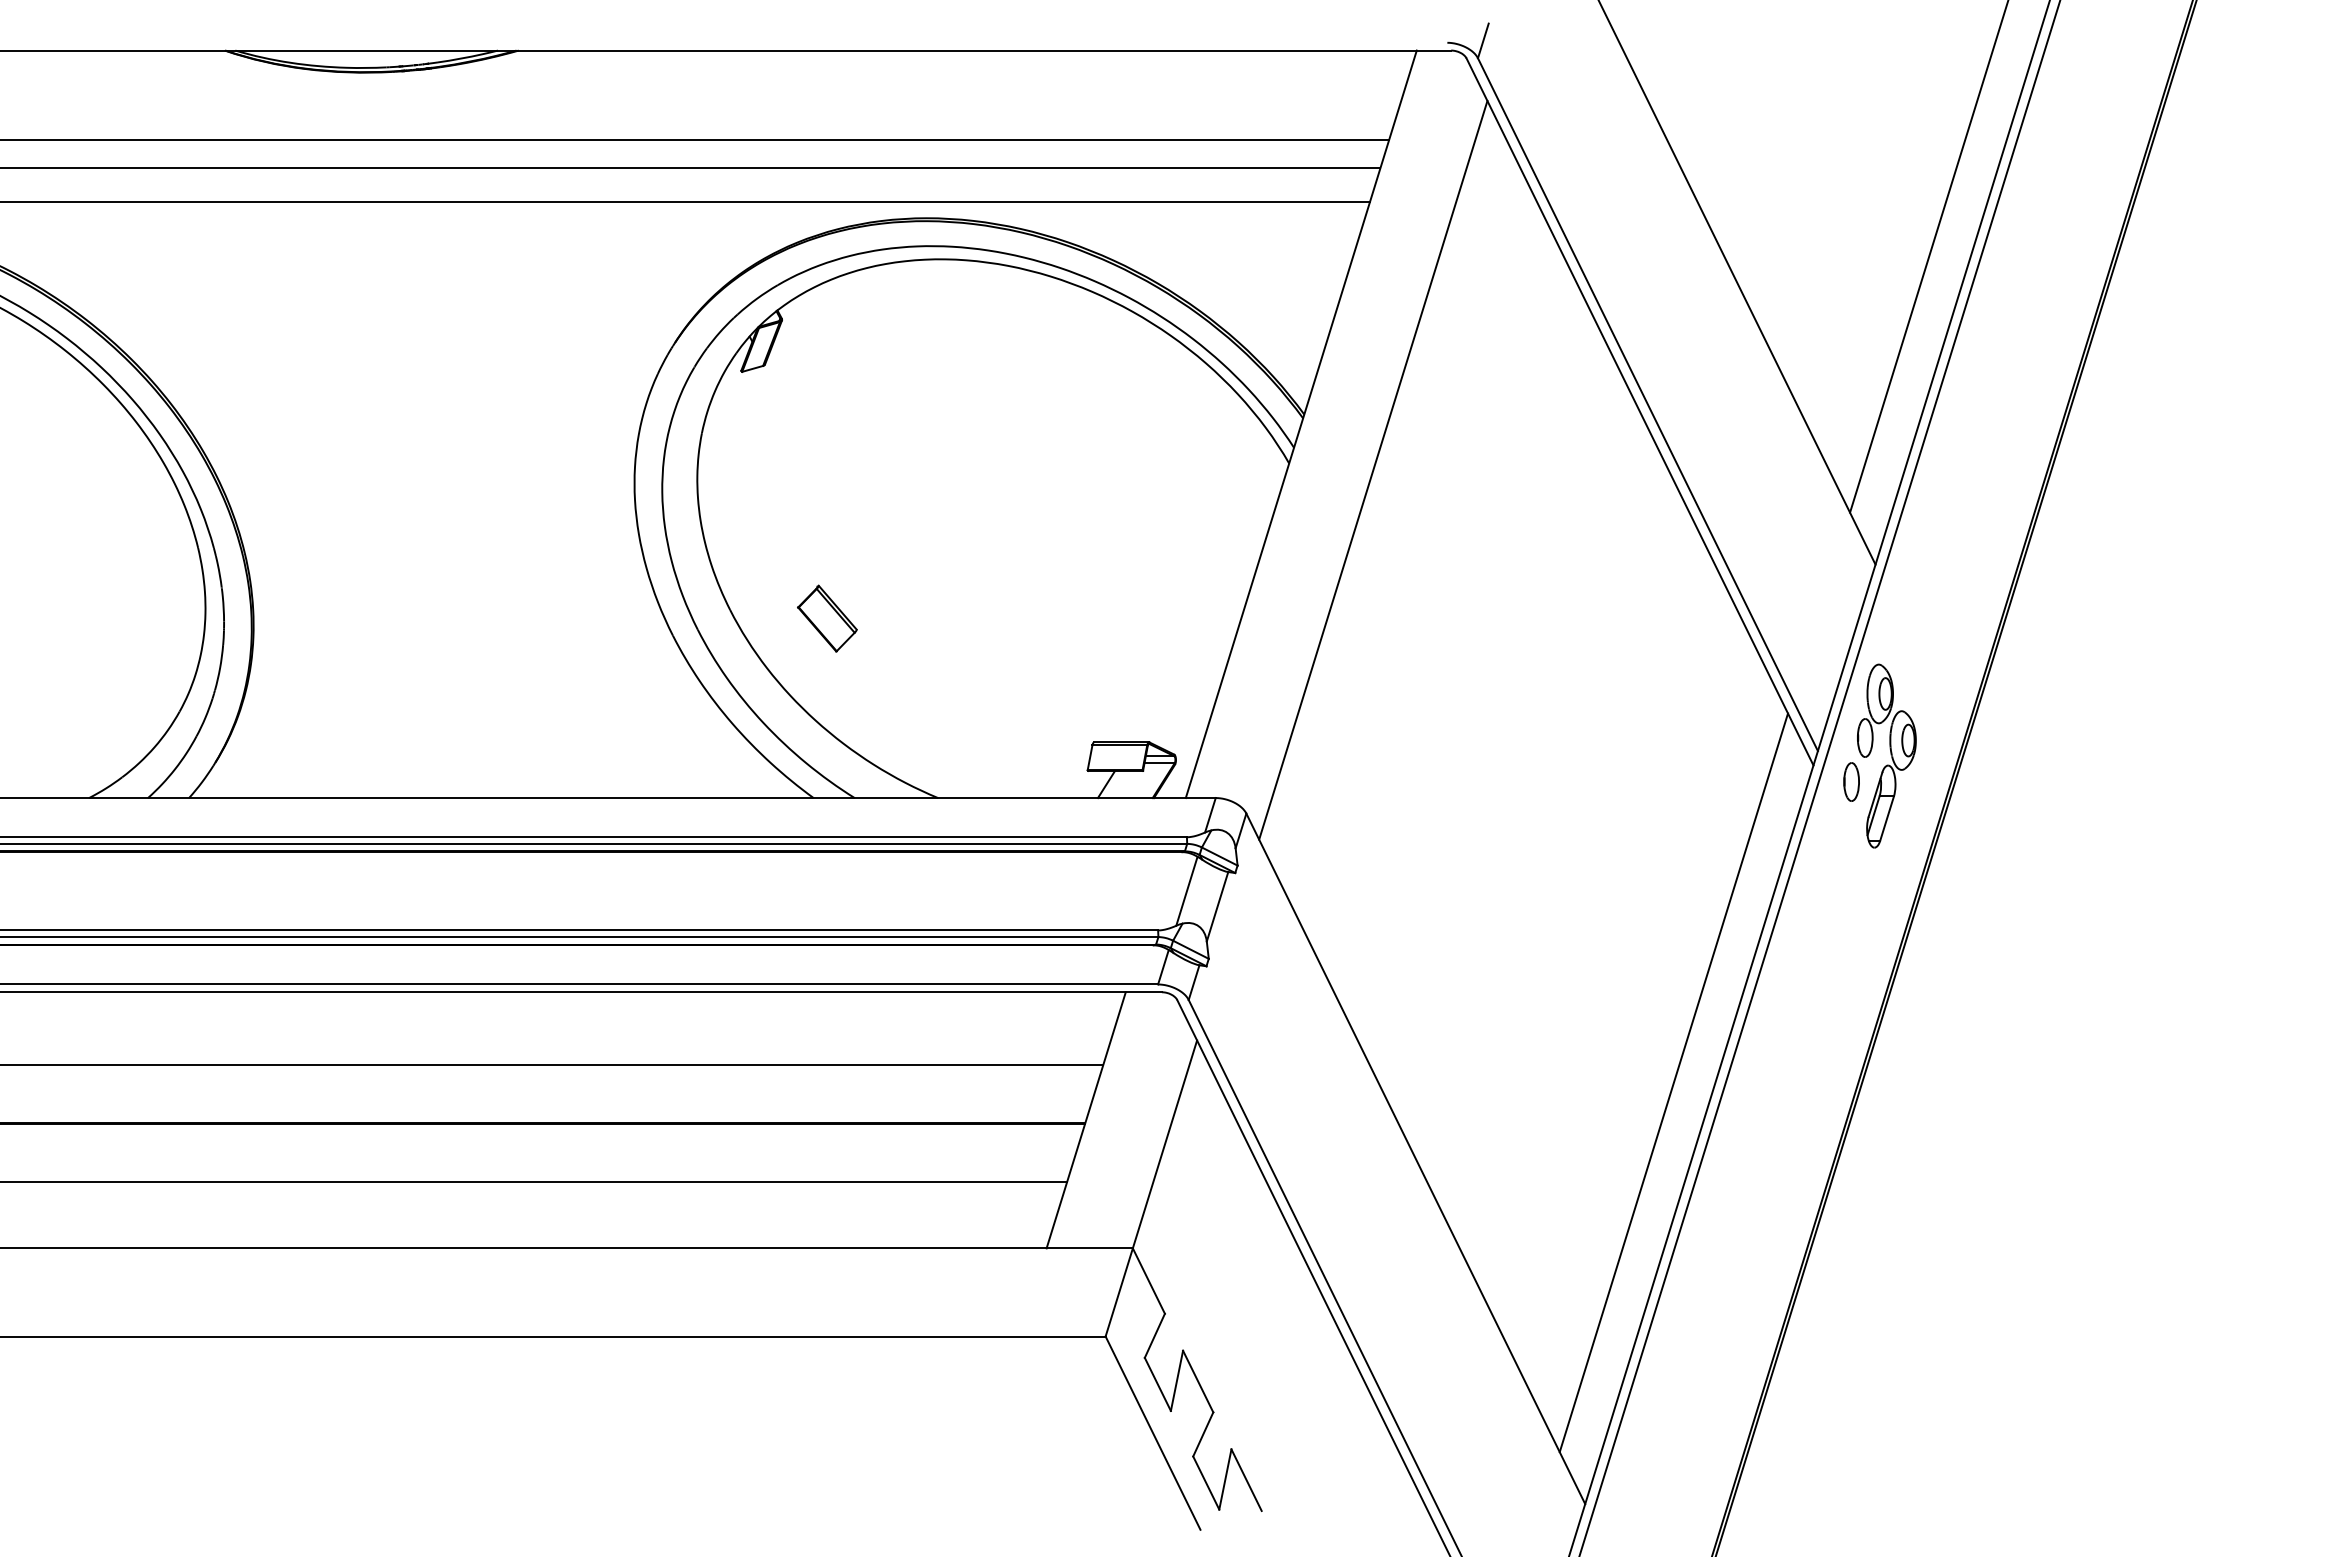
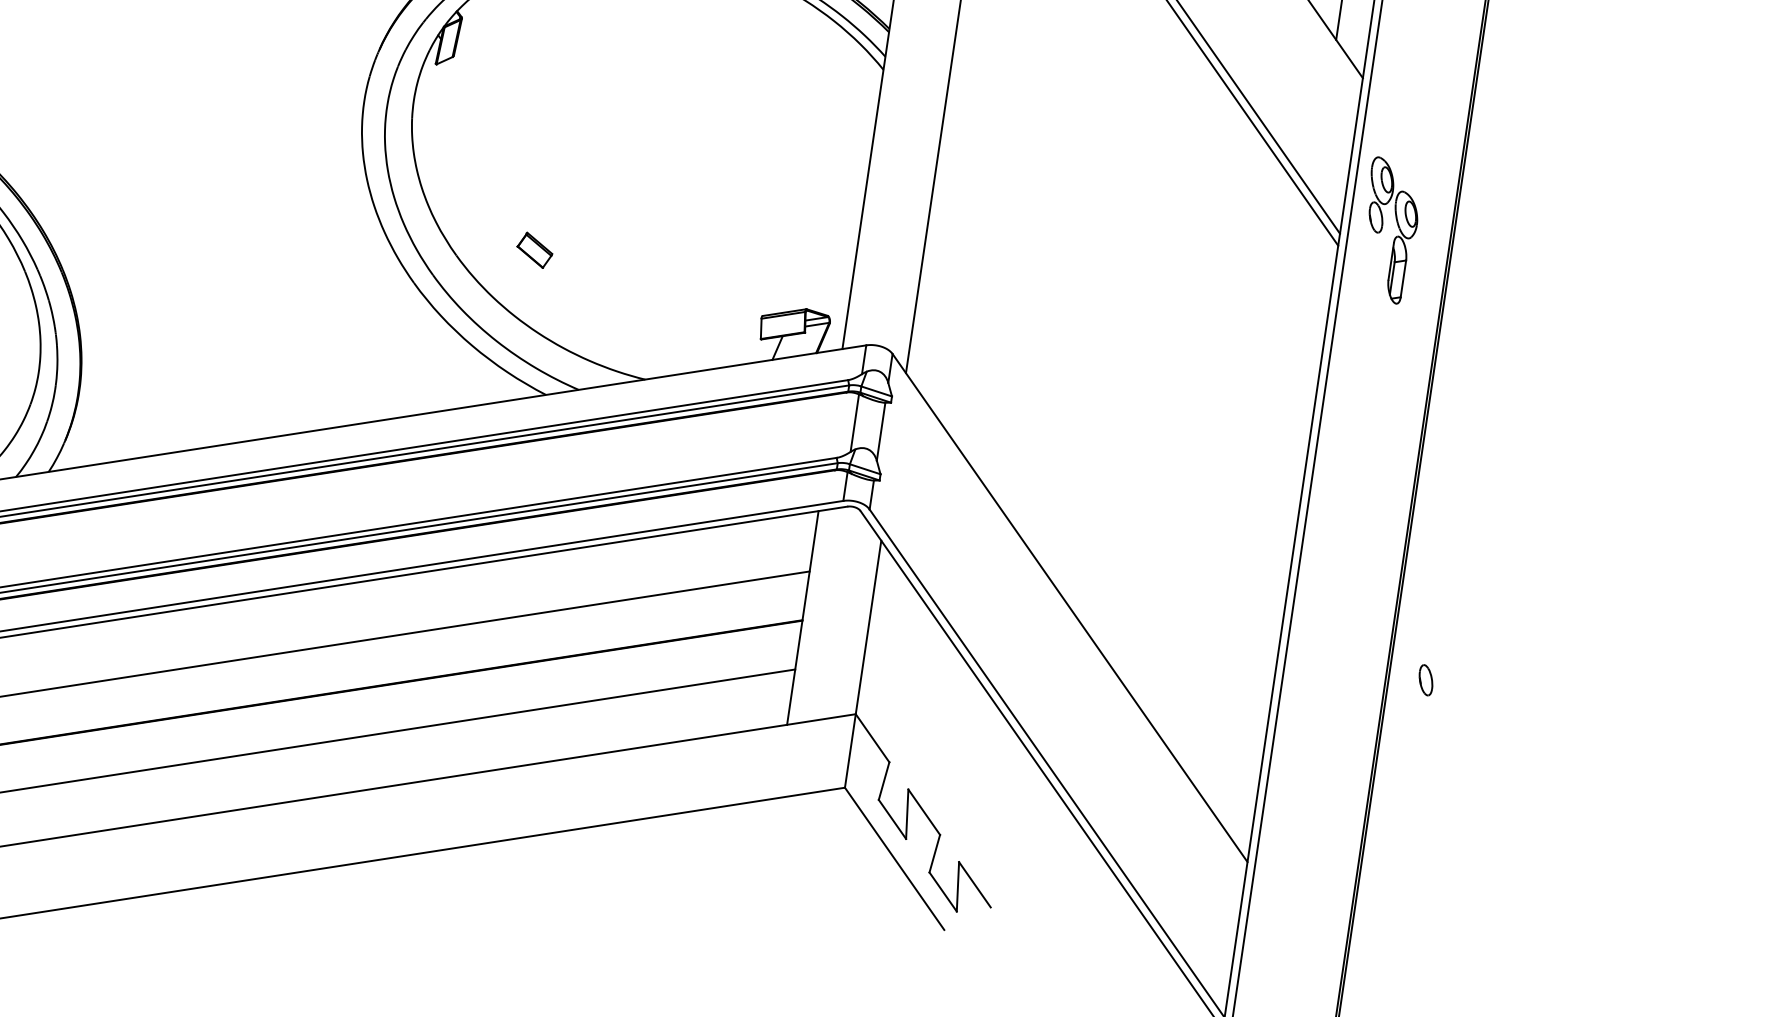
part: (827, 618) -> (534, 250), size x0.7
part: (1851, 781) -> (1425, 679), moved
line: (1673, 1082) -> (1265, 515), removed

